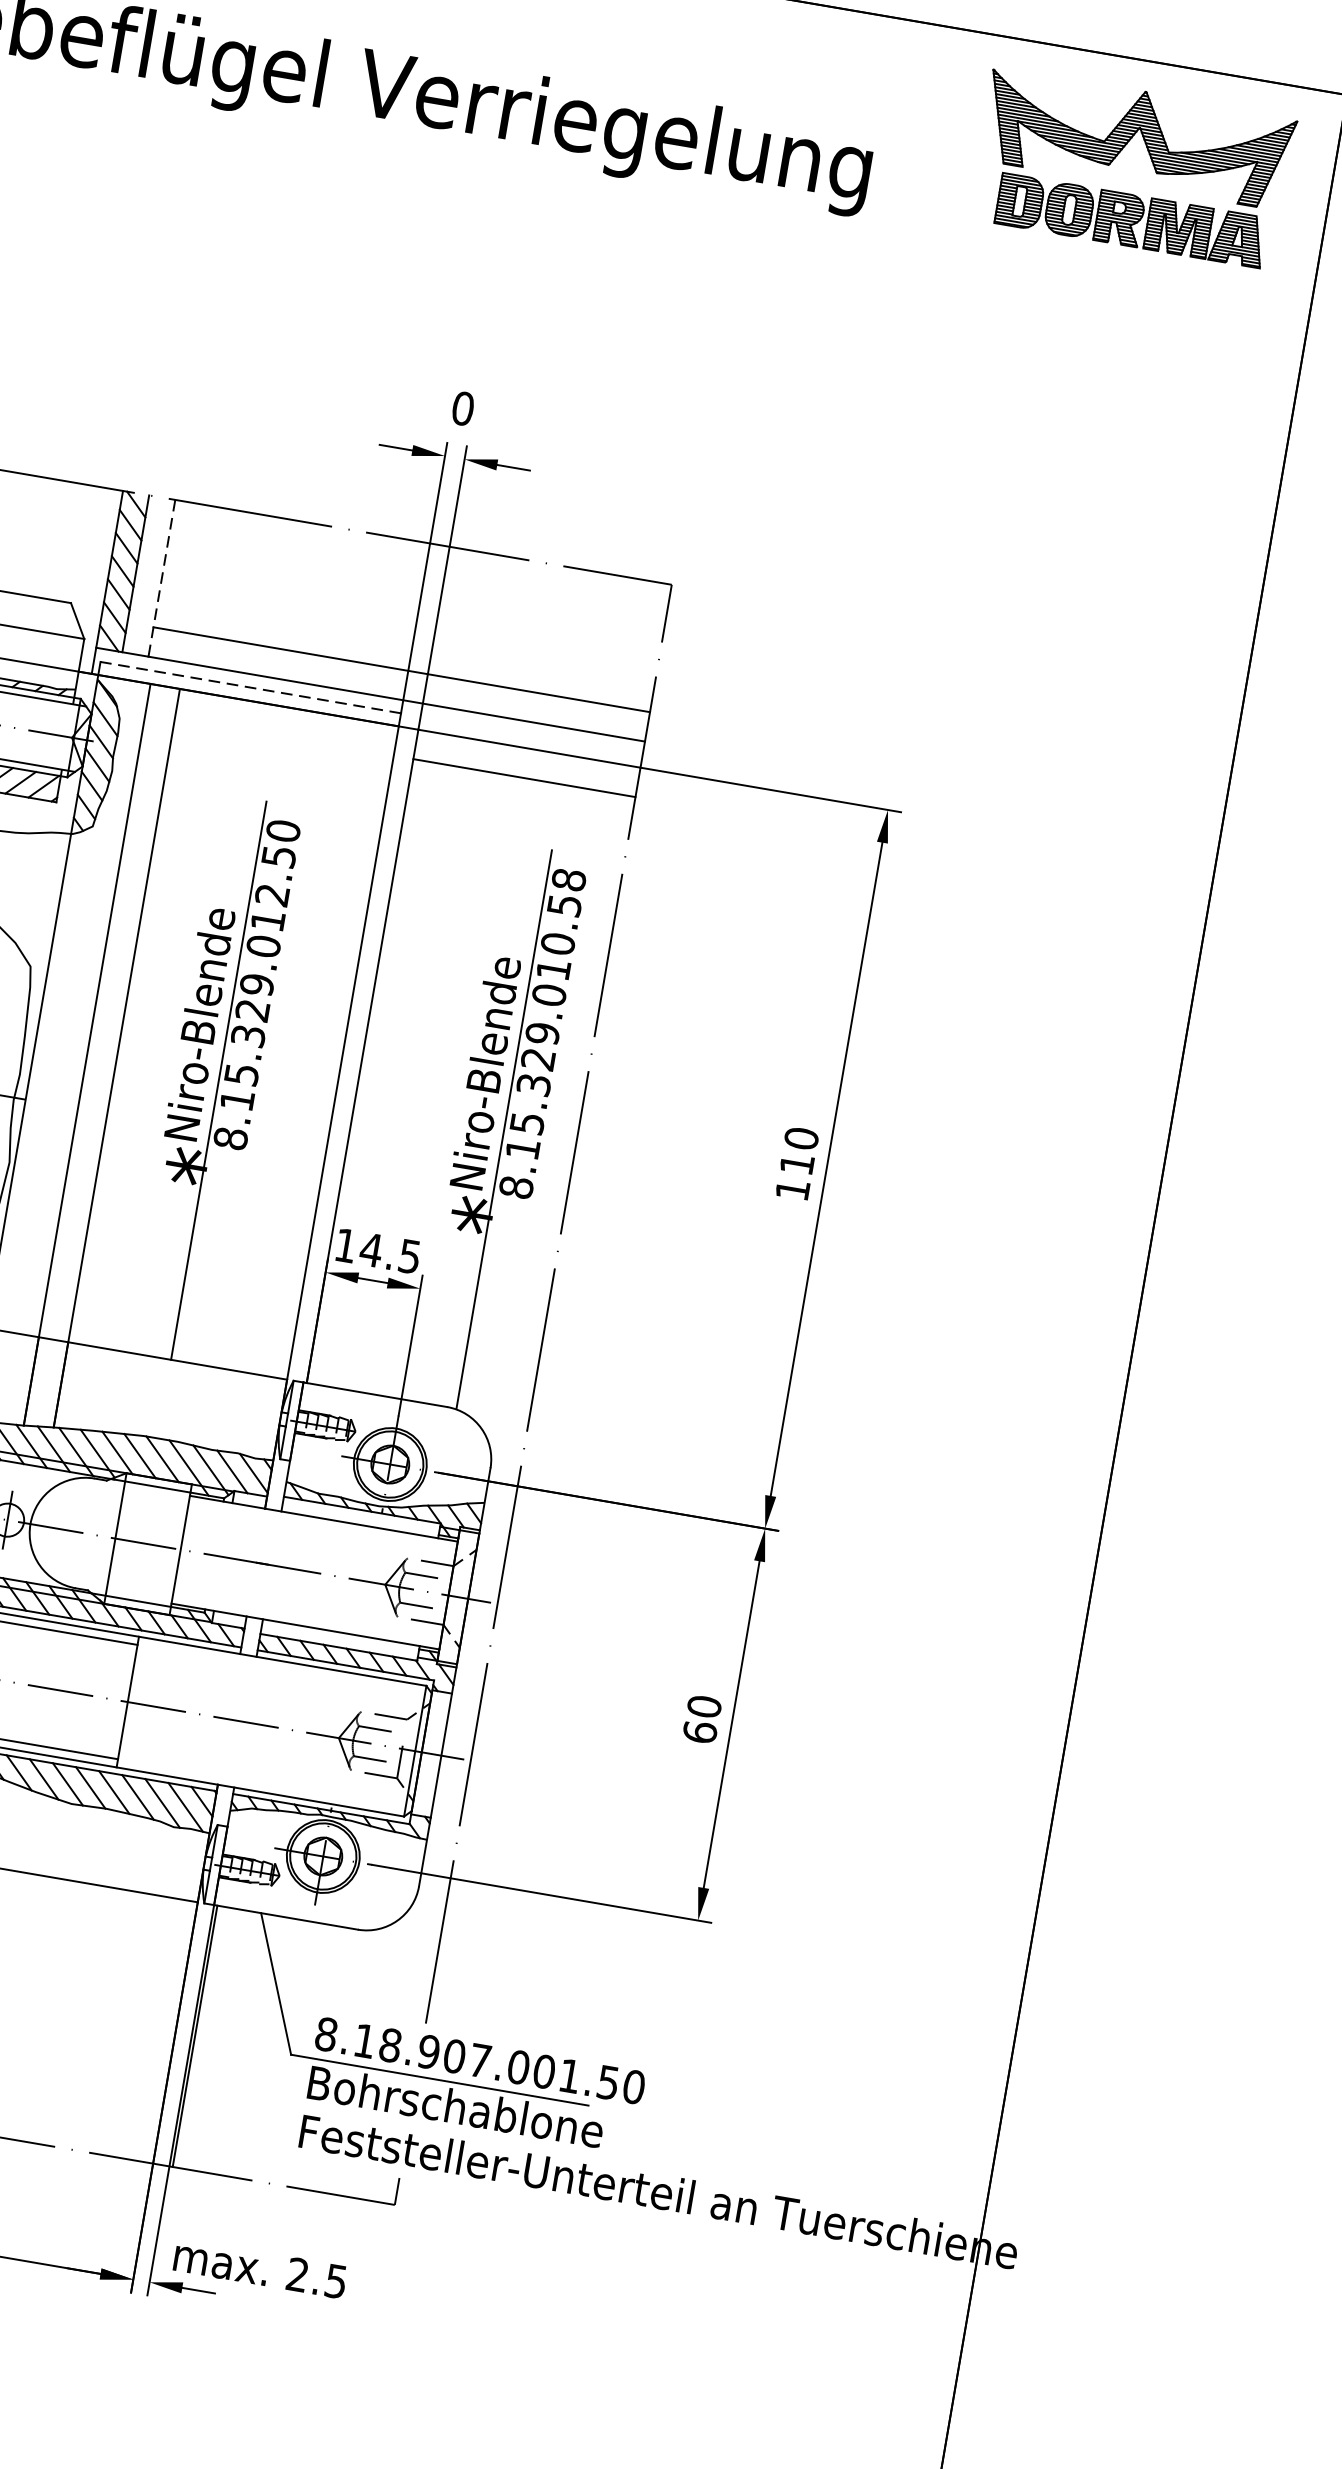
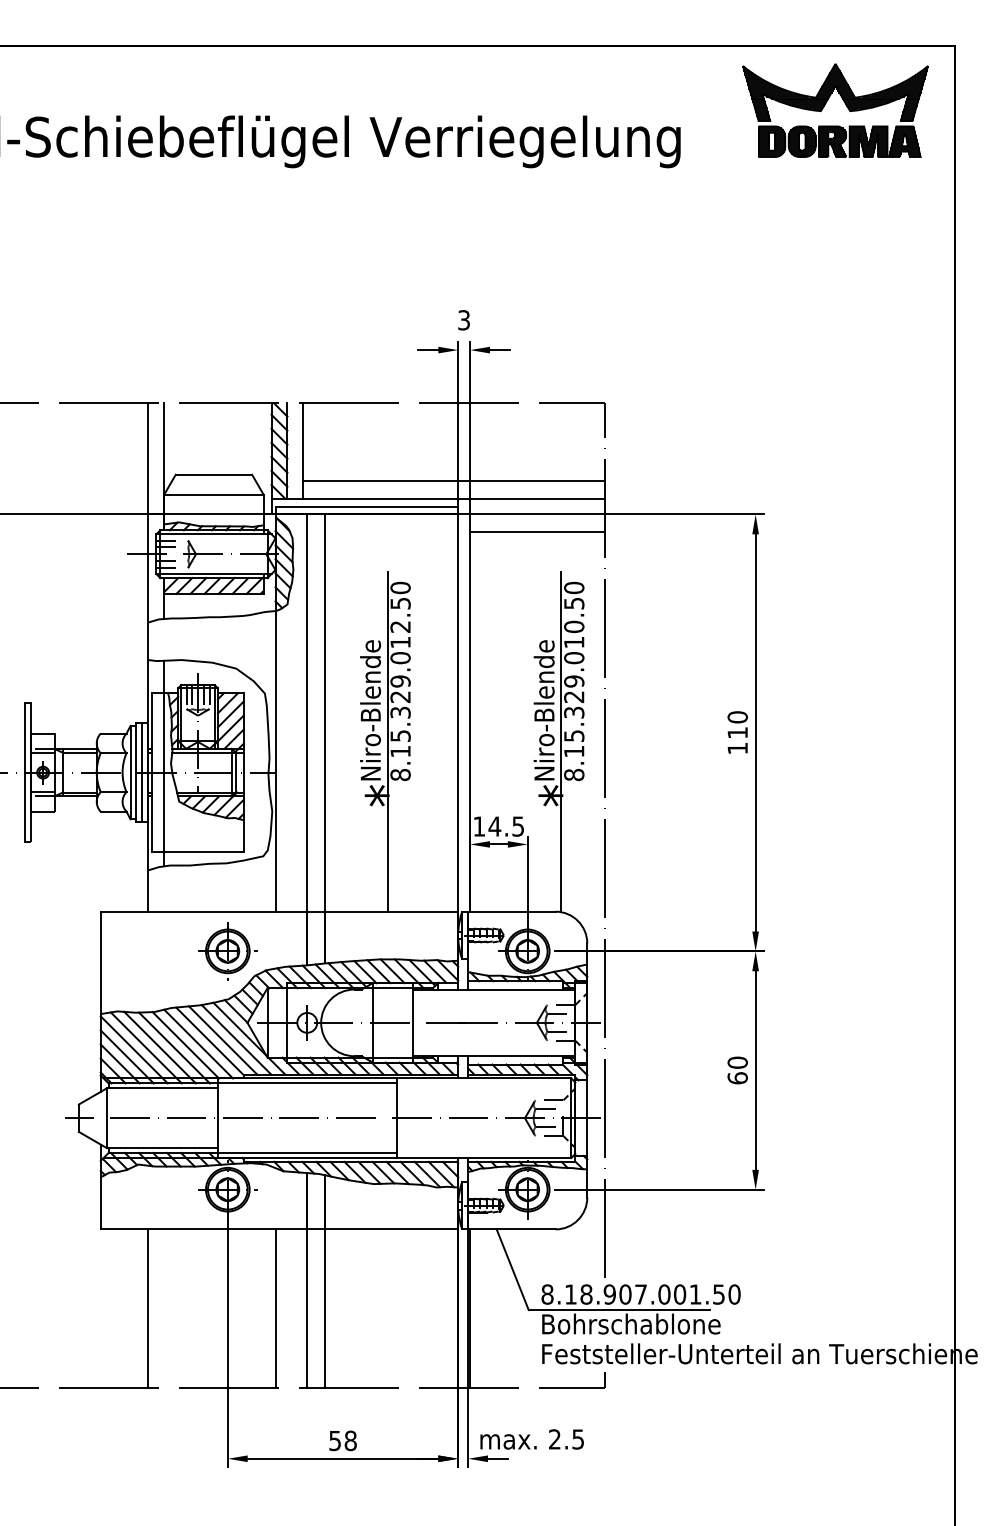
text: (463, 409) -> (464, 320), 0 -> 3
line: (162, 577) -> (303, 450), dashed -> solid
line: (250, 687) -> (366, 506), dashed -> solid
text: (569, 879) -> (574, 587), 8.15.329.010.58 -> 8.15.329.010.50

